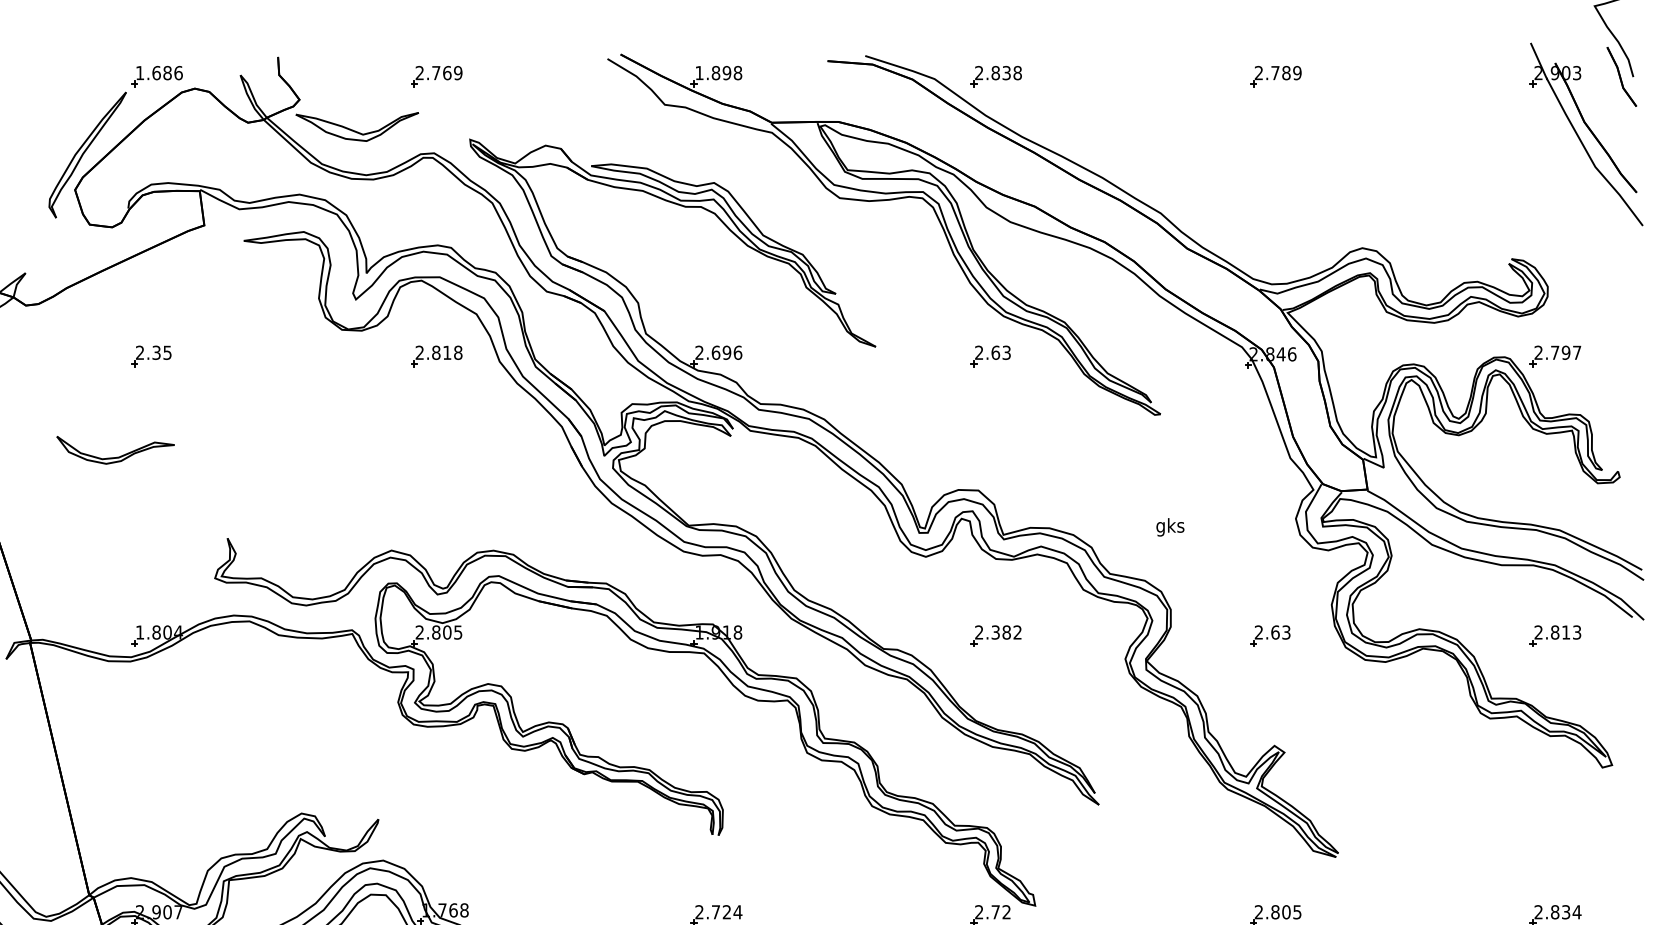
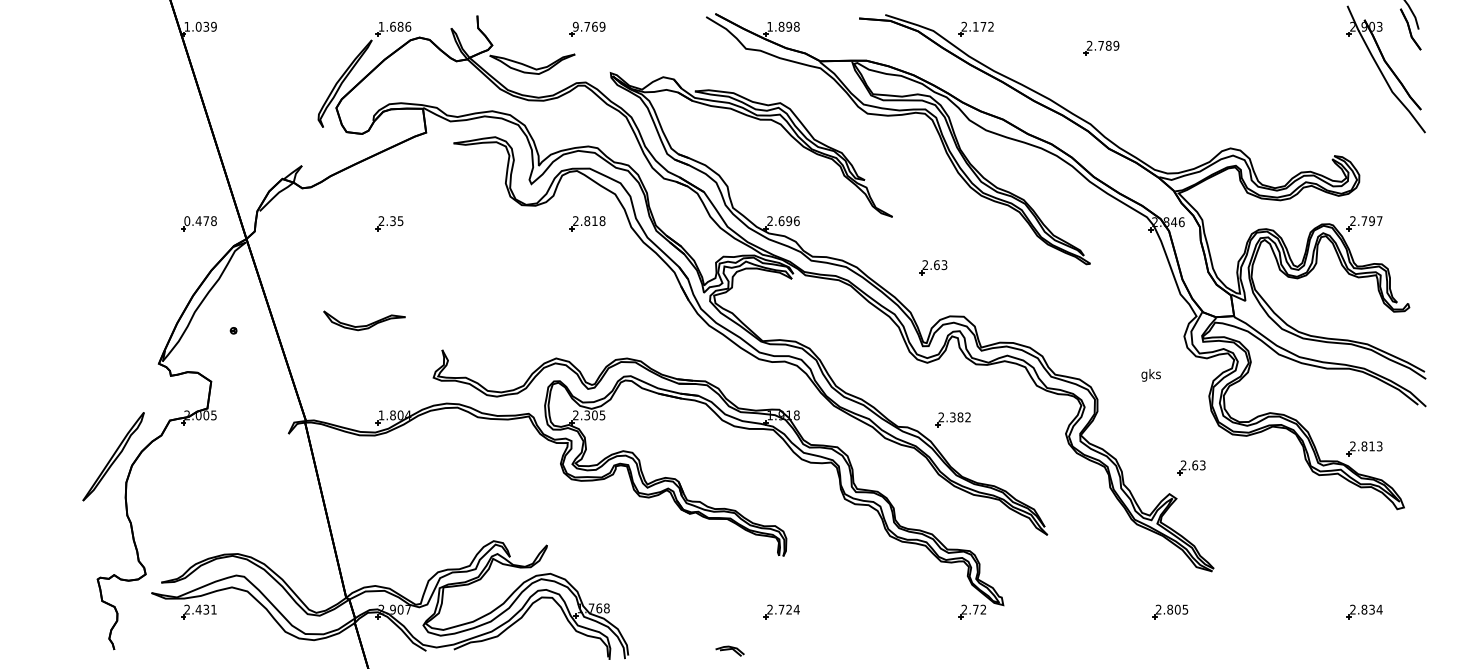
text: (419, 72) -> (575, 26), 2.769 -> 9.769
text: (1006, 72) -> (983, 26), 2.838 -> 2.172
part: (1275, 75) -> (1101, 47), moved
part: (990, 356) -> (933, 267), moved
part: (115, 449) -> (364, 320), moved
text: (1169, 527) -> (1150, 375), moved
text: (436, 632) -> (587, 415), 2.805 -> 2.305
part: (995, 635) -> (952, 419), moved
part: (1270, 635) -> (1191, 467), moved
part: (1555, 635) -> (1364, 448), moved

